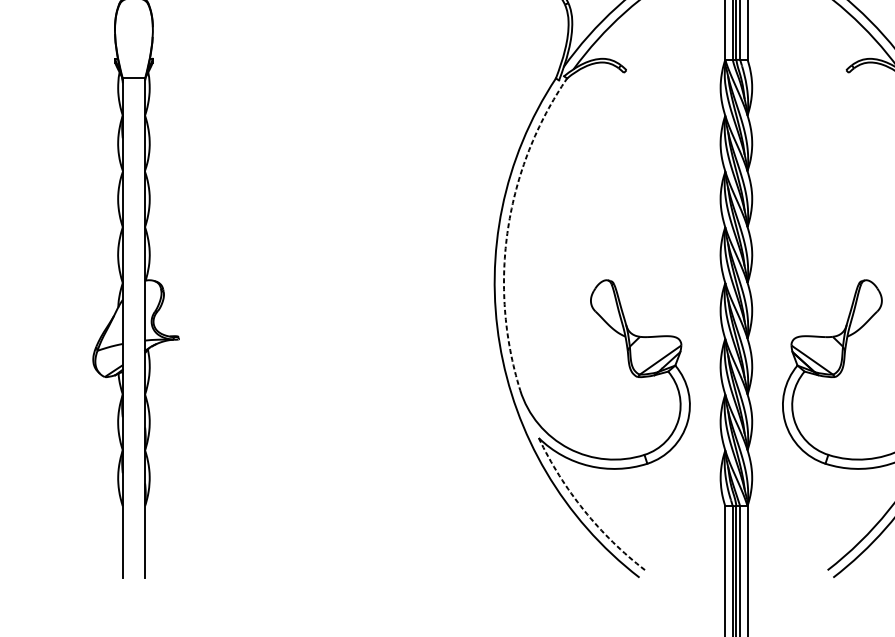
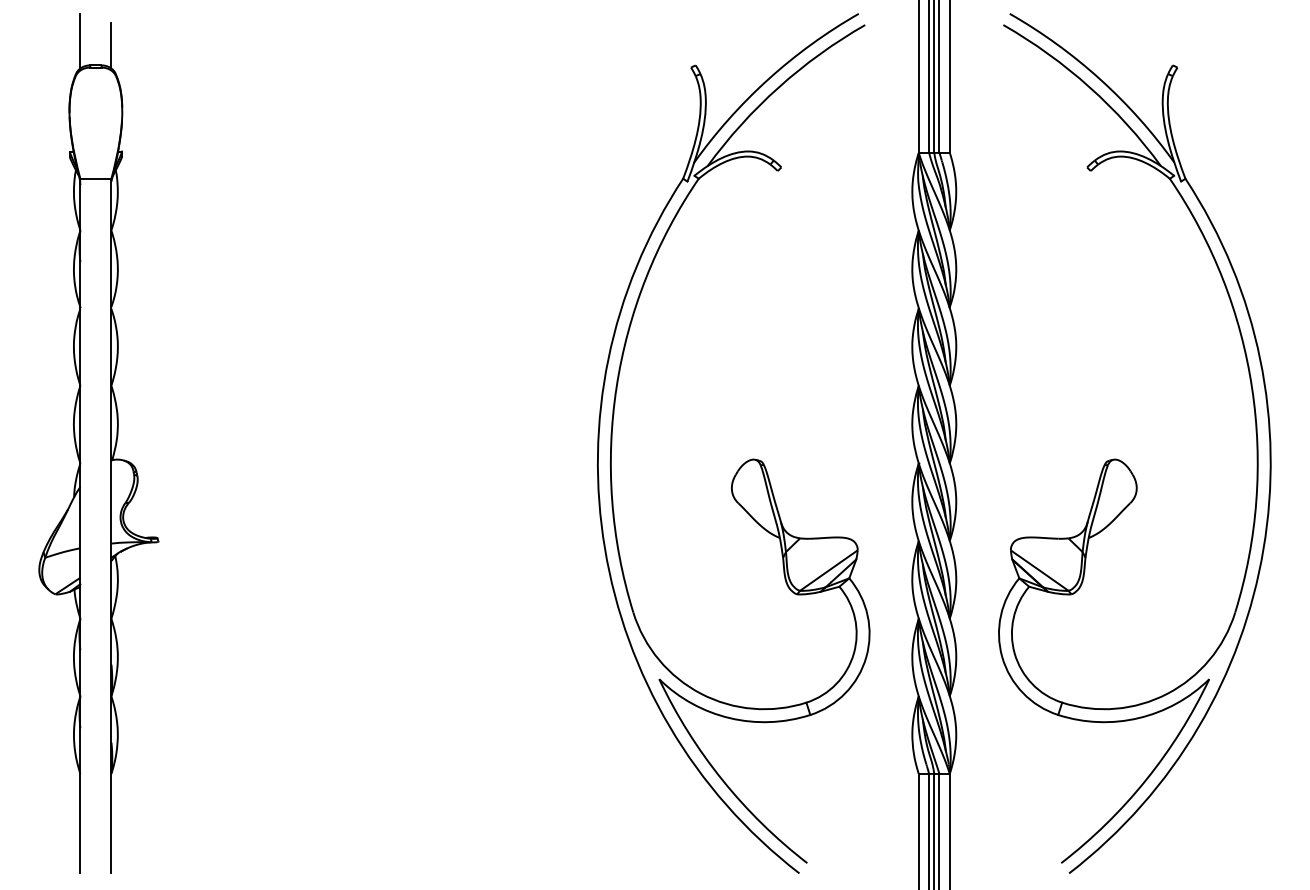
arc: (508, 228) -> (616, 387), dashed -> solid
arc: (584, 510) -> (722, 779), dashed -> solid

